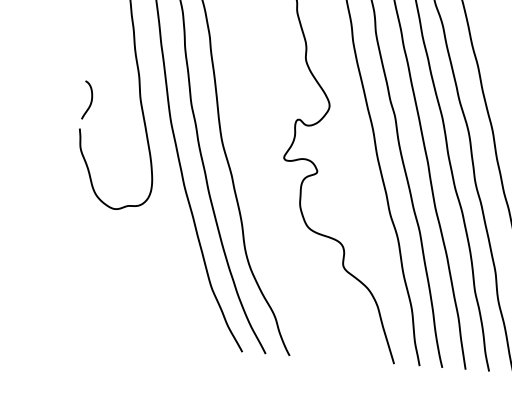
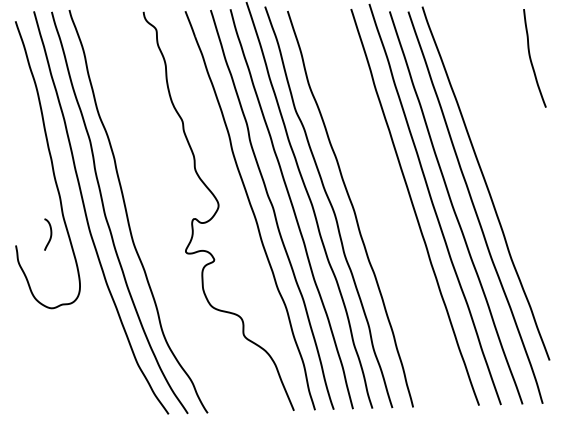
curve: (90, 100) -> (50, 234), moved

